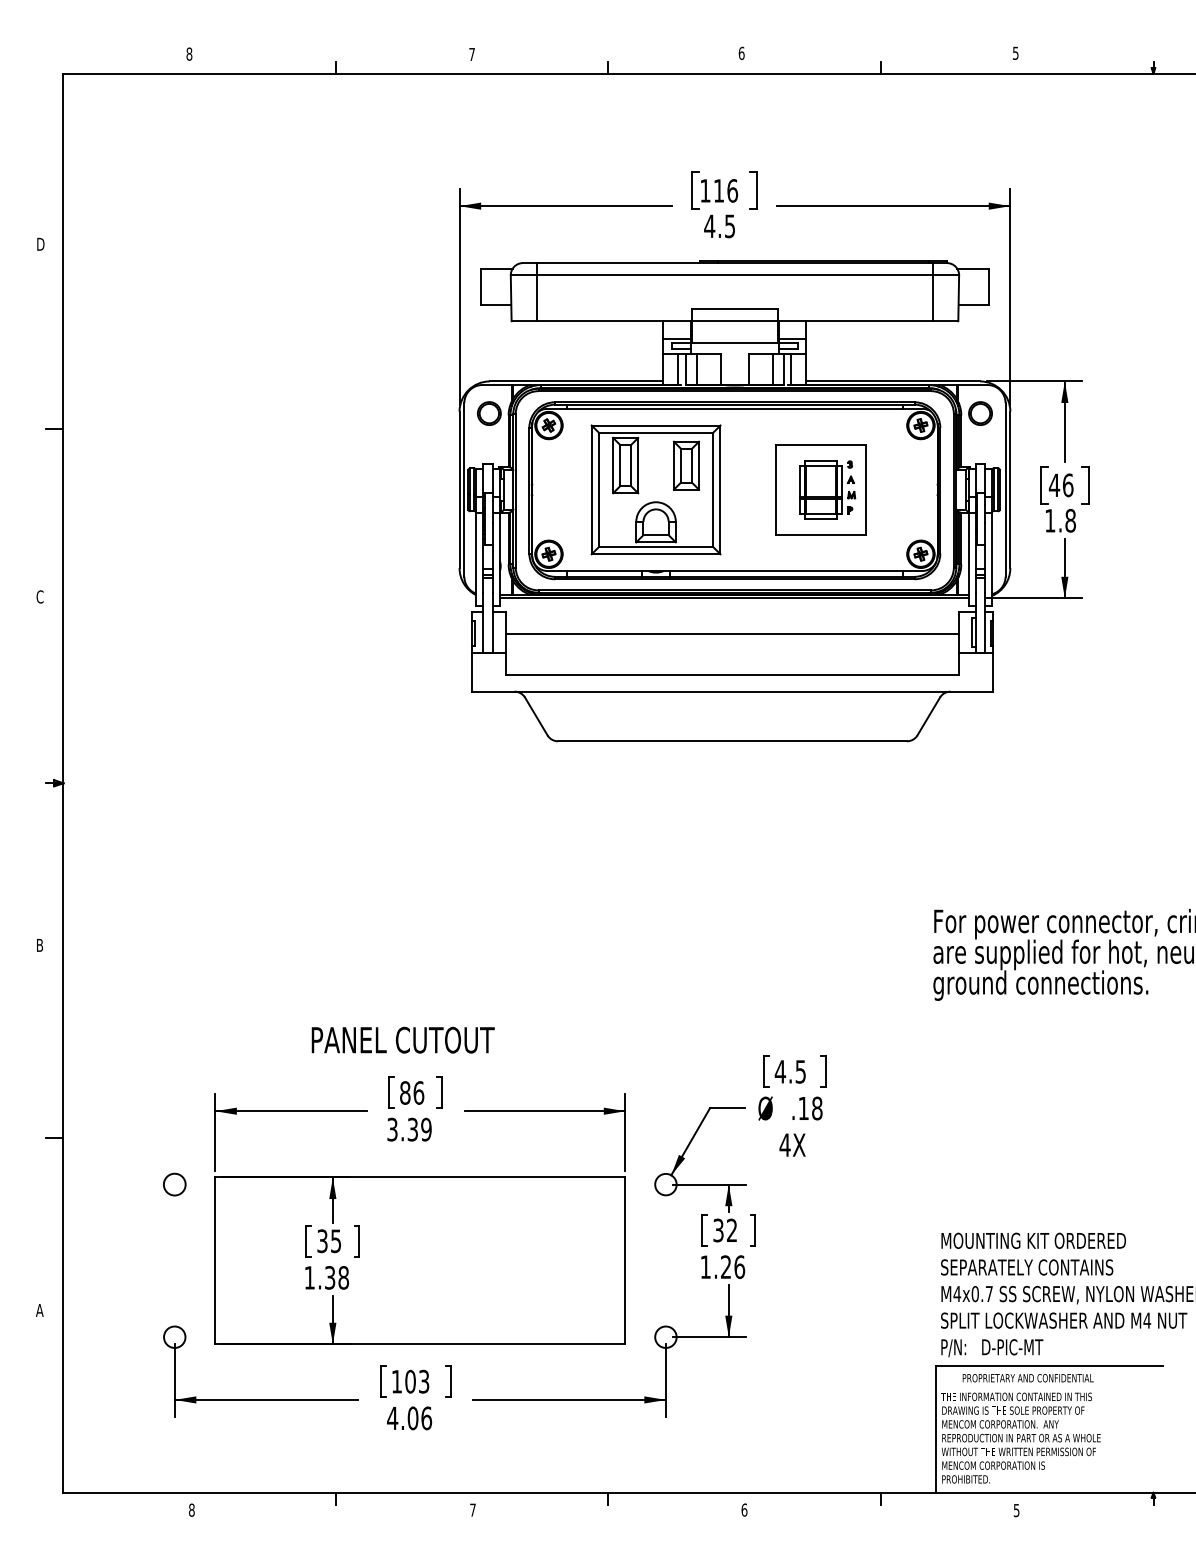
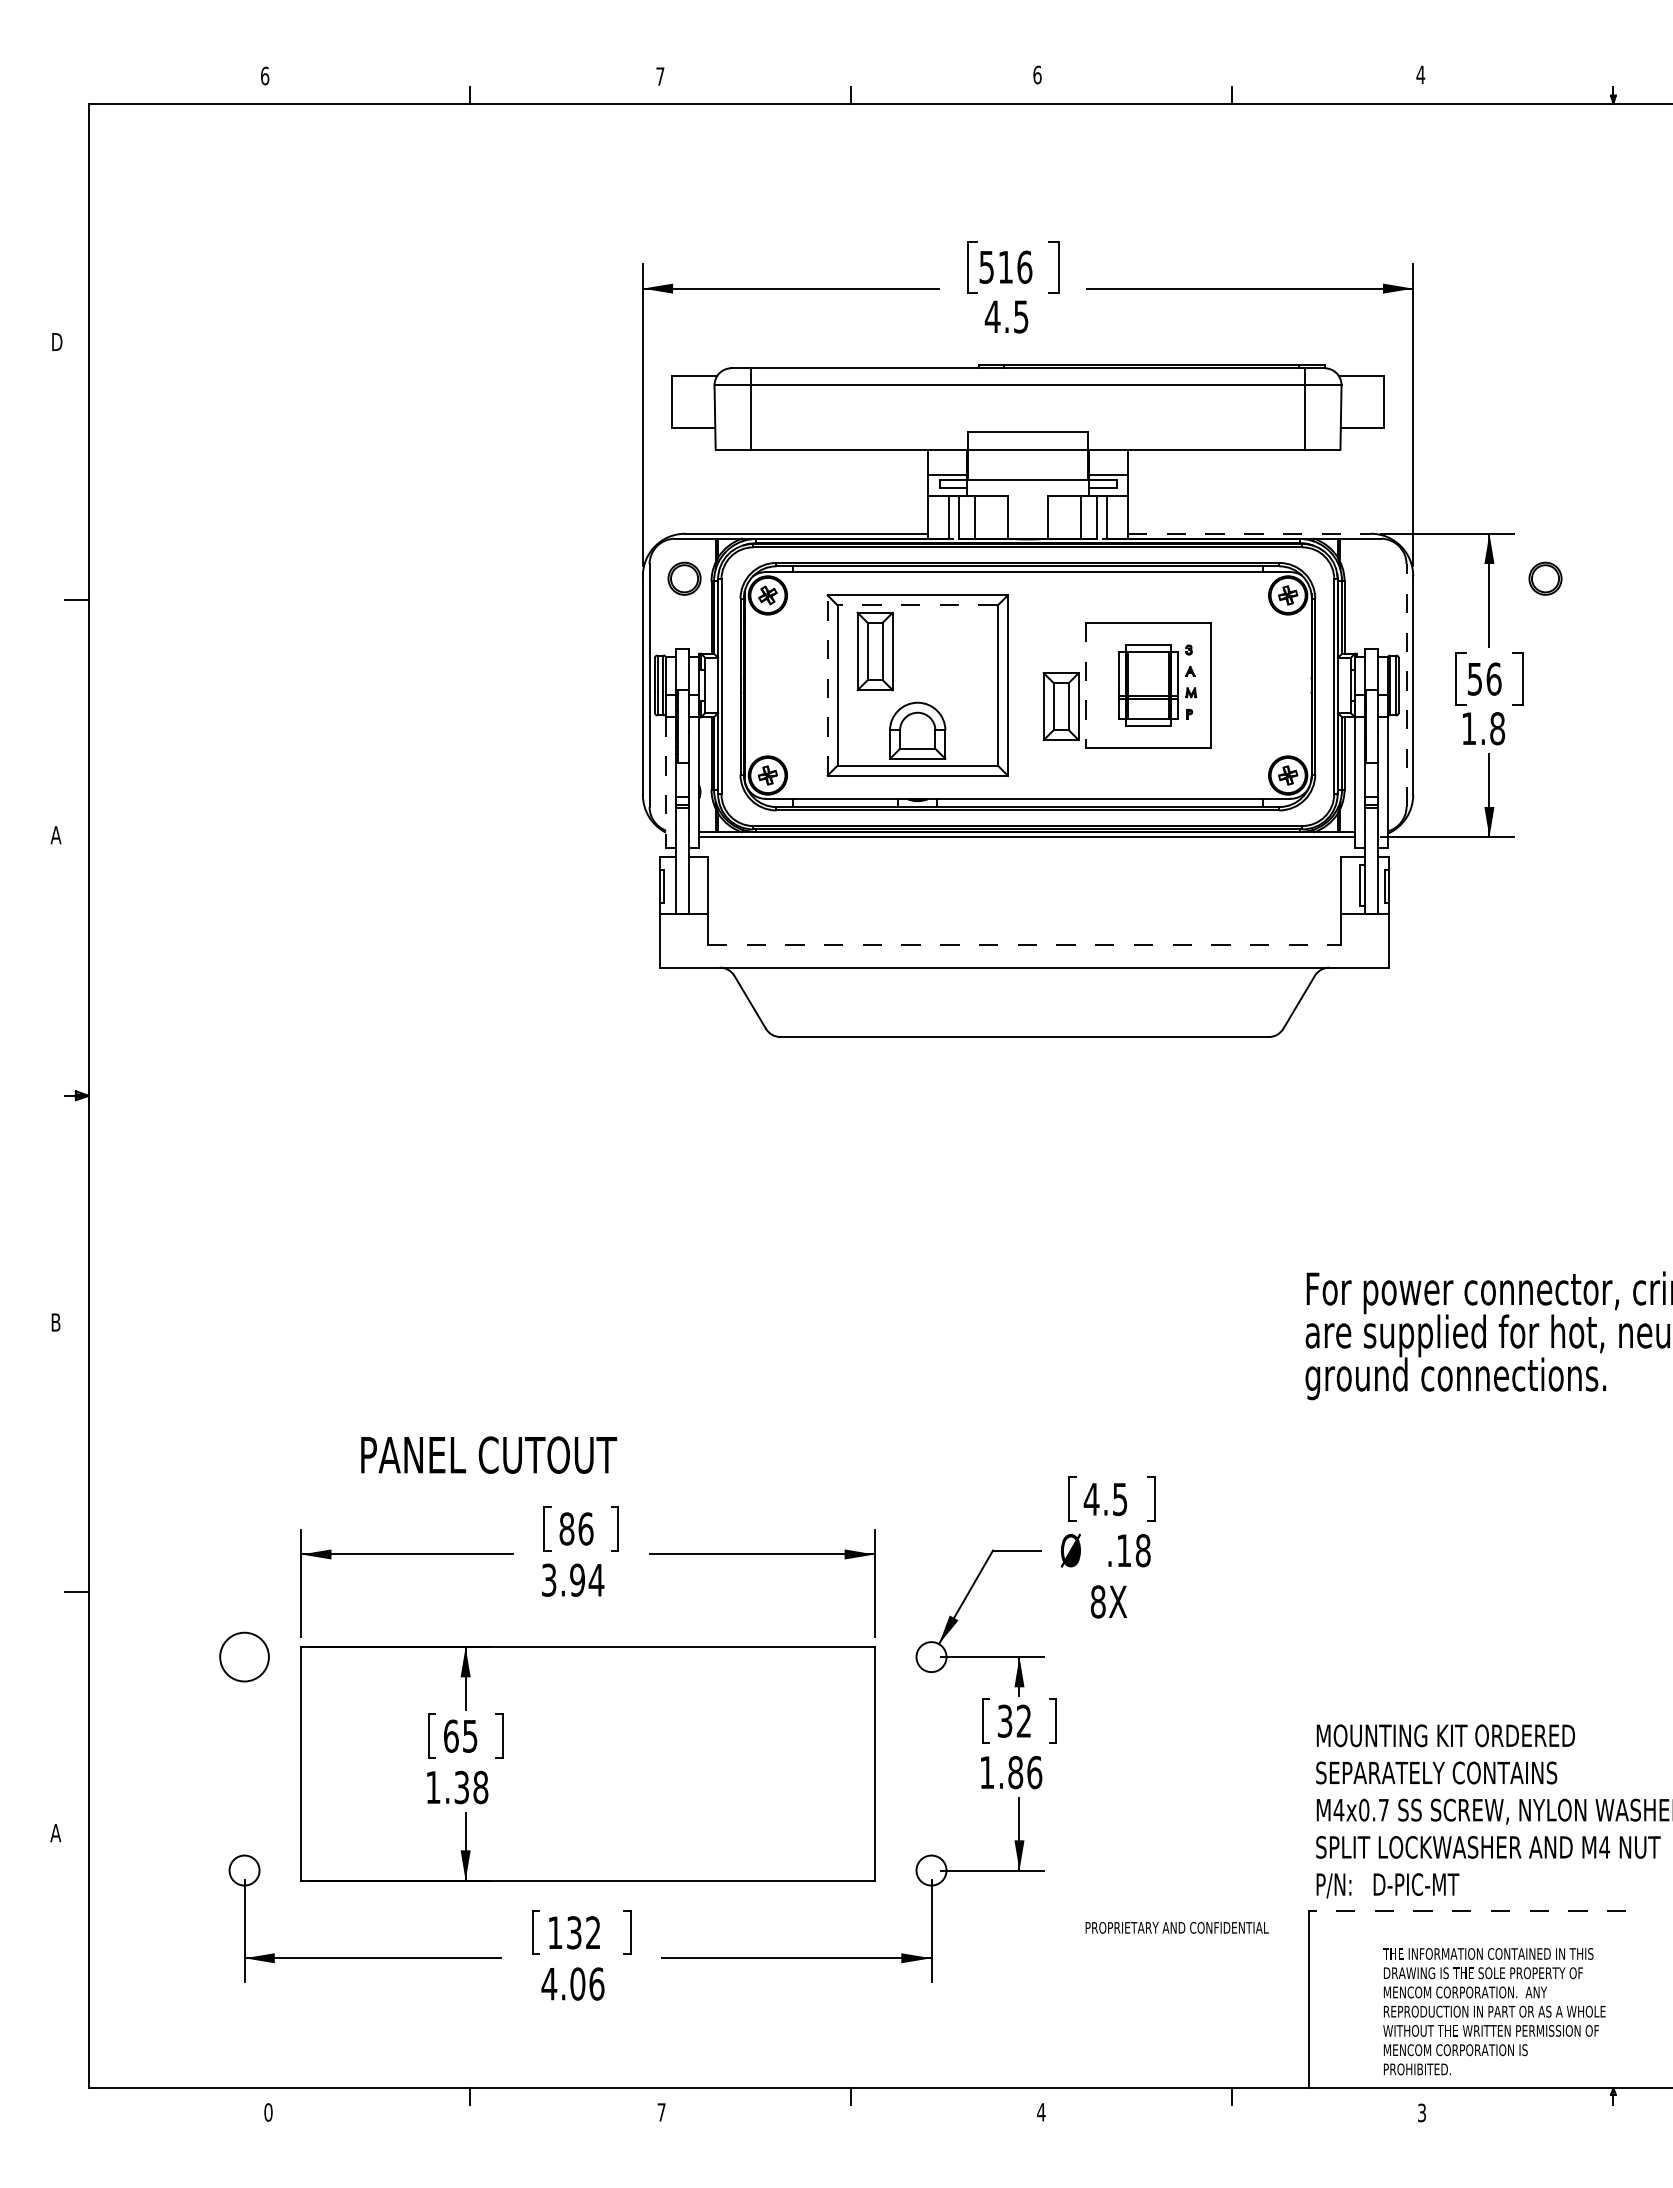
text: (189, 53) -> (265, 75), 8 -> 6
text: (1015, 53) -> (1420, 74), 5 -> 4
text: (705, 191) -> (986, 267), 116 -> 516
line: (893, 381) -> (1249, 533), solid -> dashed
part: (980, 413) -> (1545, 578), moved
line: (655, 432) -> (917, 605), solid -> dashed
part: (685, 465) -> (1060, 706), moved
text: (1054, 485) -> (1474, 679), 46 -> 56
line: (591, 489) -> (827, 685), solid -> dashed
line: (776, 489) -> (1085, 685), solid -> dashed
line: (1005, 489) -> (1406, 684), solid -> dashed
line: (476, 559) -> (666, 783), solid -> dashed
text: (39, 596) -> (55, 834), C -> A
line: (732, 634) -> (1024, 887), removed
line: (732, 675) -> (1024, 944), solid -> dashed
text: (403, 1039) -> (489, 1454), moved
text: (419, 1129) -> (587, 1579), 3.39 -> 3.94
text: (785, 1144) -> (1098, 1601), 4X -> 8X
circle: (174, 1184) -> (244, 1656), size x1.6
text: (322, 1240) -> (451, 1735), 35 -> 65
text: (725, 1267) -> (1015, 1772), 1.26 -> 1.86
line: (1049, 1366) -> (1467, 1911), solid -> dashed
text: (1027, 1377) -> (1176, 1927), moved
text: (417, 1381) -> (583, 1932), 103 -> 132
text: (1021, 1438) -> (1494, 2011), moved
text: (191, 1510) -> (268, 2112), 8 -> 0
text: (743, 1510) -> (1040, 2112), 6 -> 4
text: (1016, 1510) -> (1421, 2112), 5 -> 3

